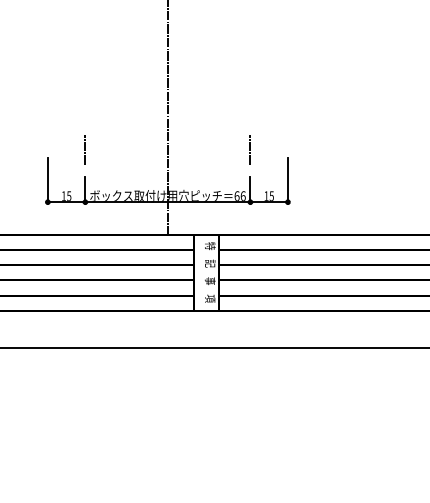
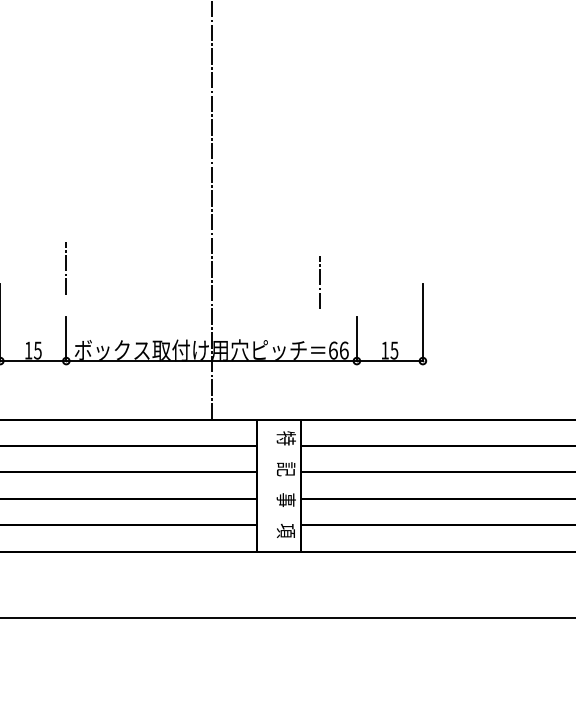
line: (249, 149) -> (318, 282), moved

